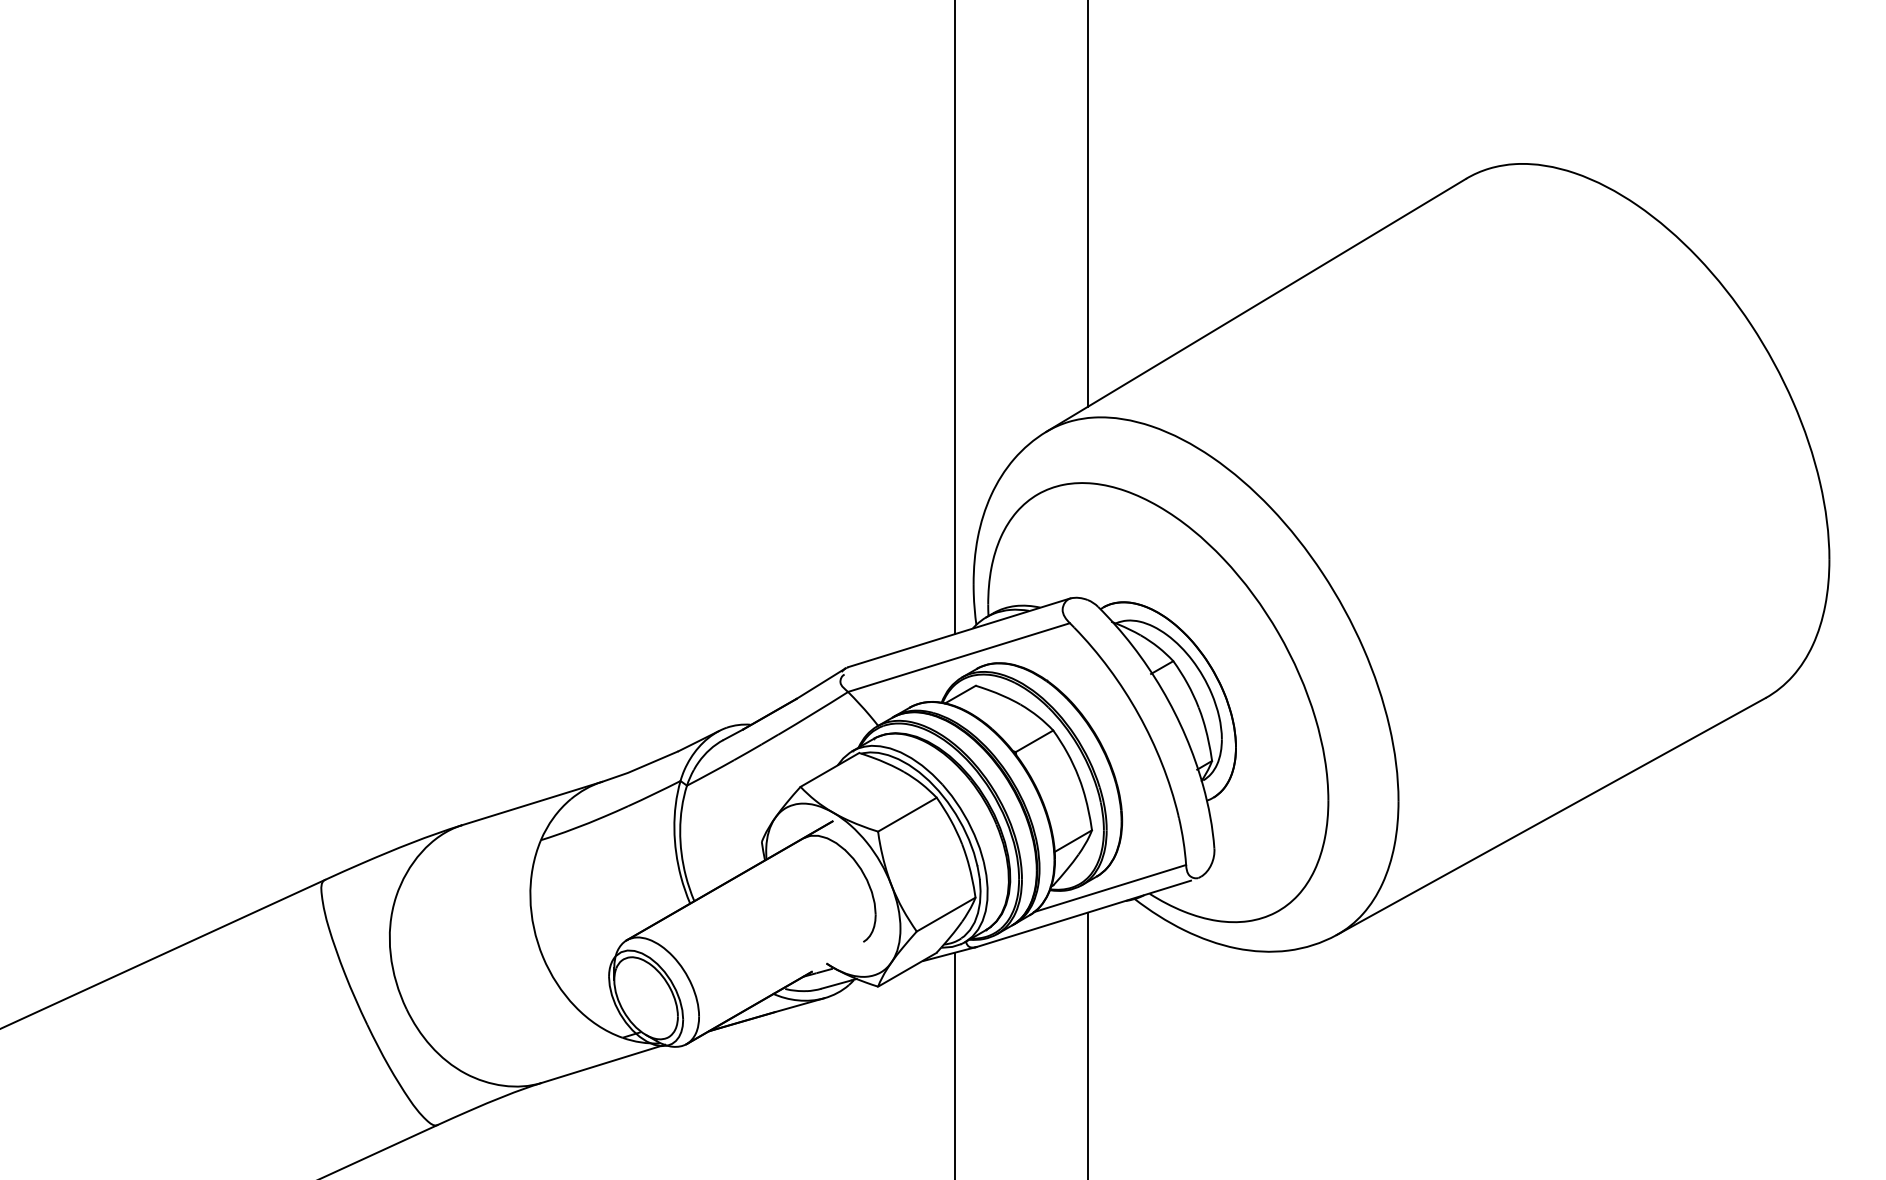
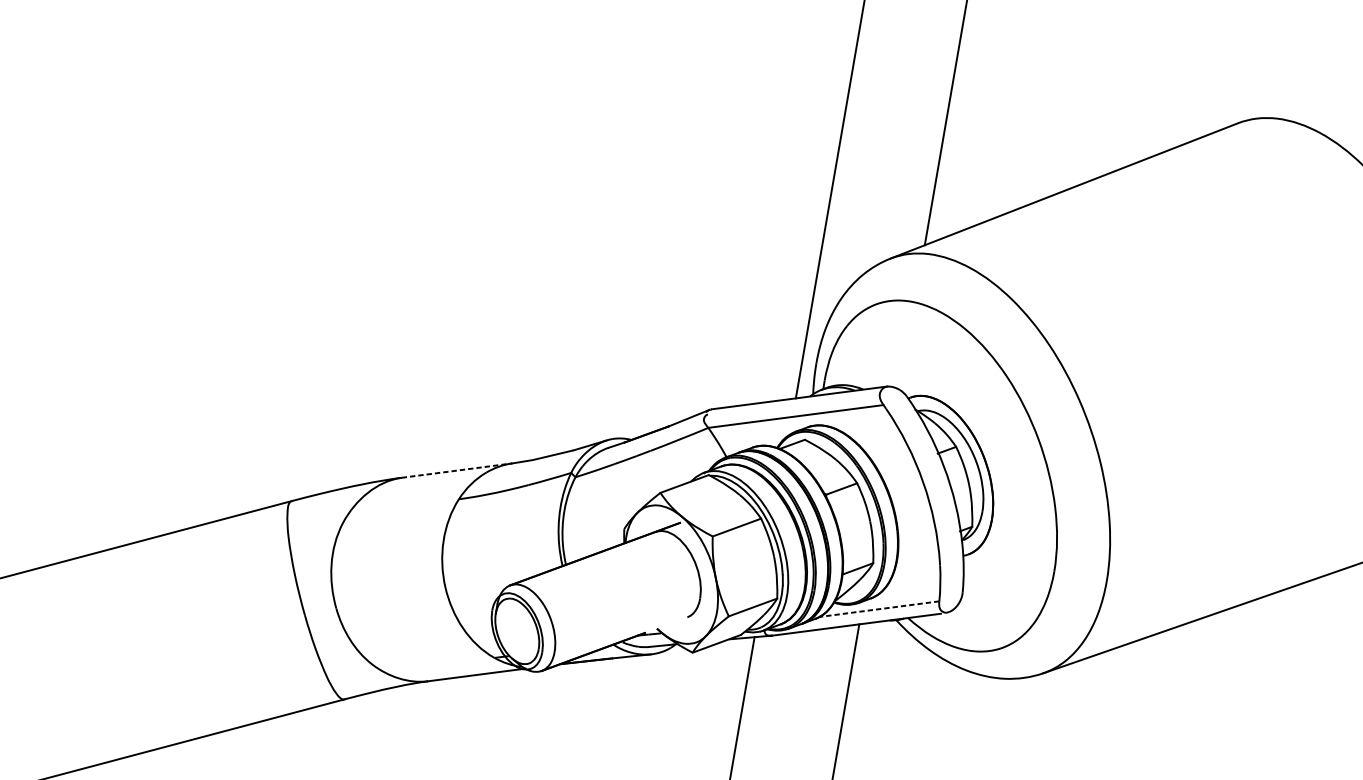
line: (532, 803) -> (457, 470), solid -> dashed
line: (1110, 888) -> (879, 609), solid -> dashed

